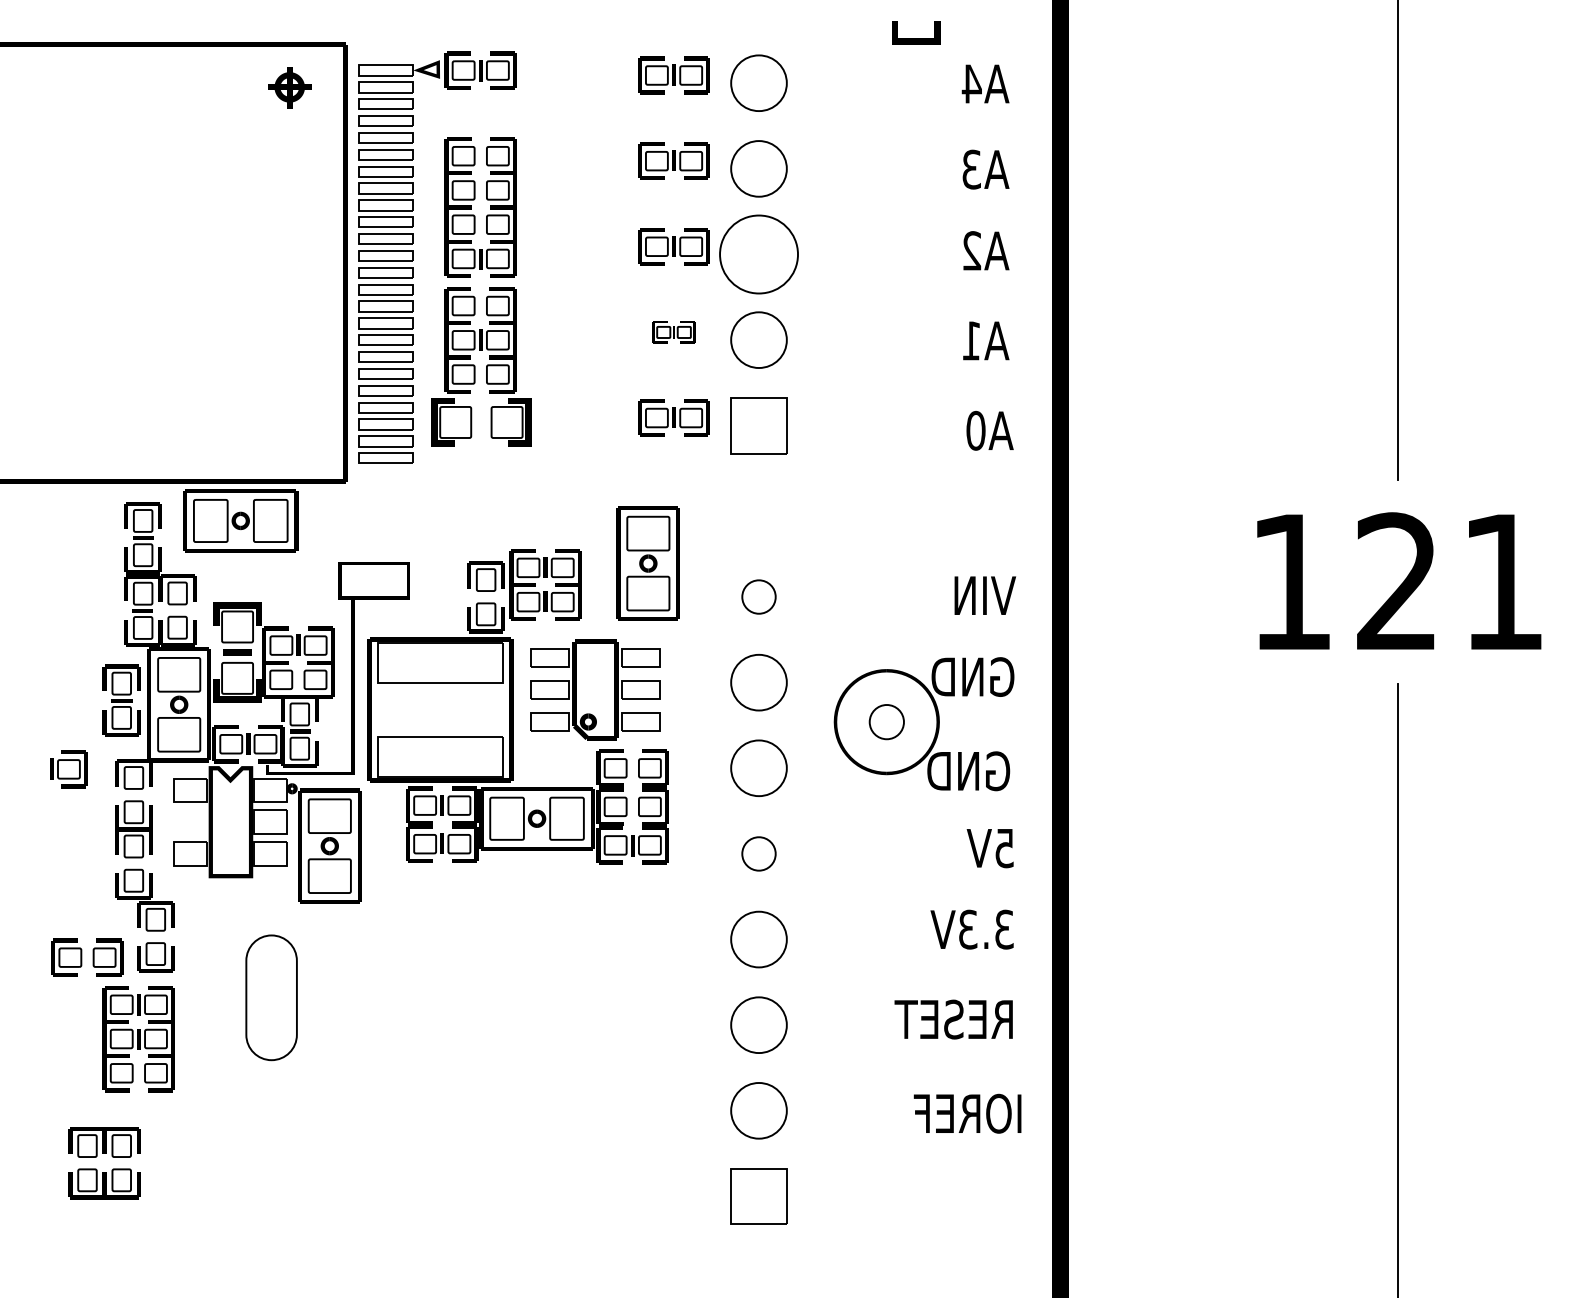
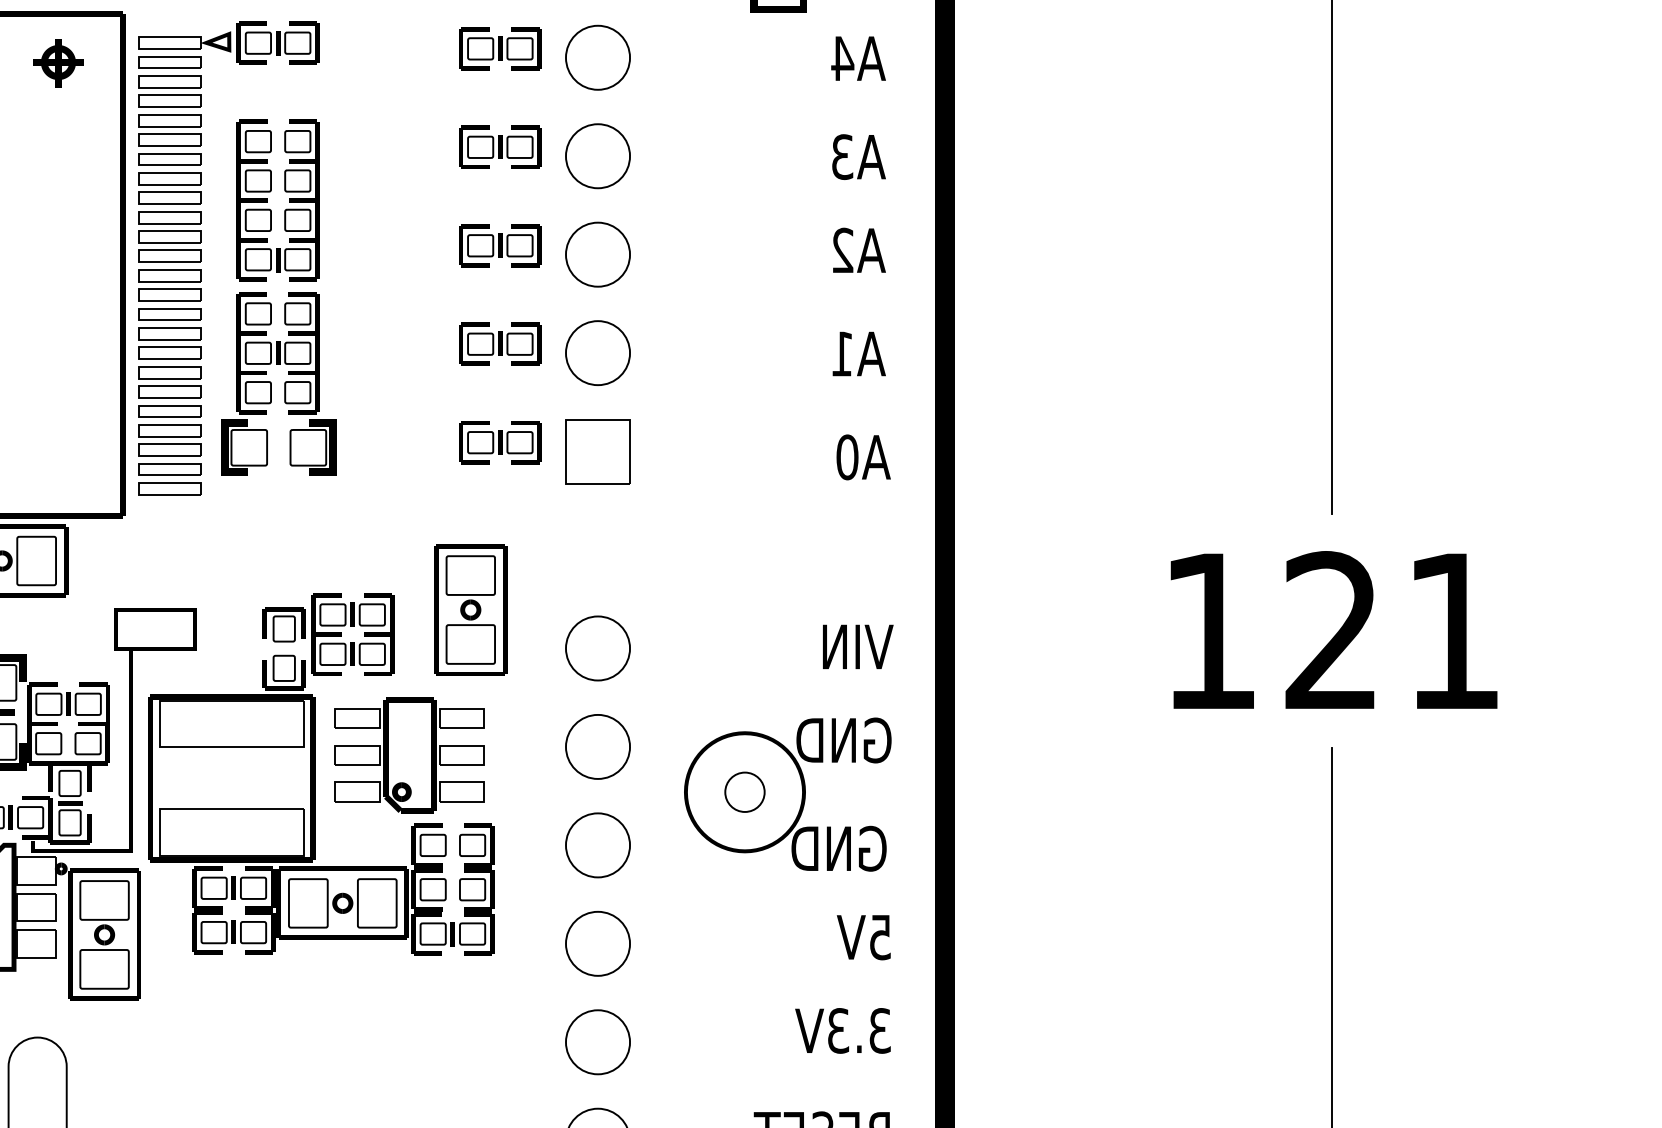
circle: (758, 254) -> (597, 254), size x0.71
part: (673, 332) -> (499, 344), size x1.67
circle: (758, 596) -> (597, 647), size x1.67
circle: (758, 853) -> (597, 943), size x1.67

